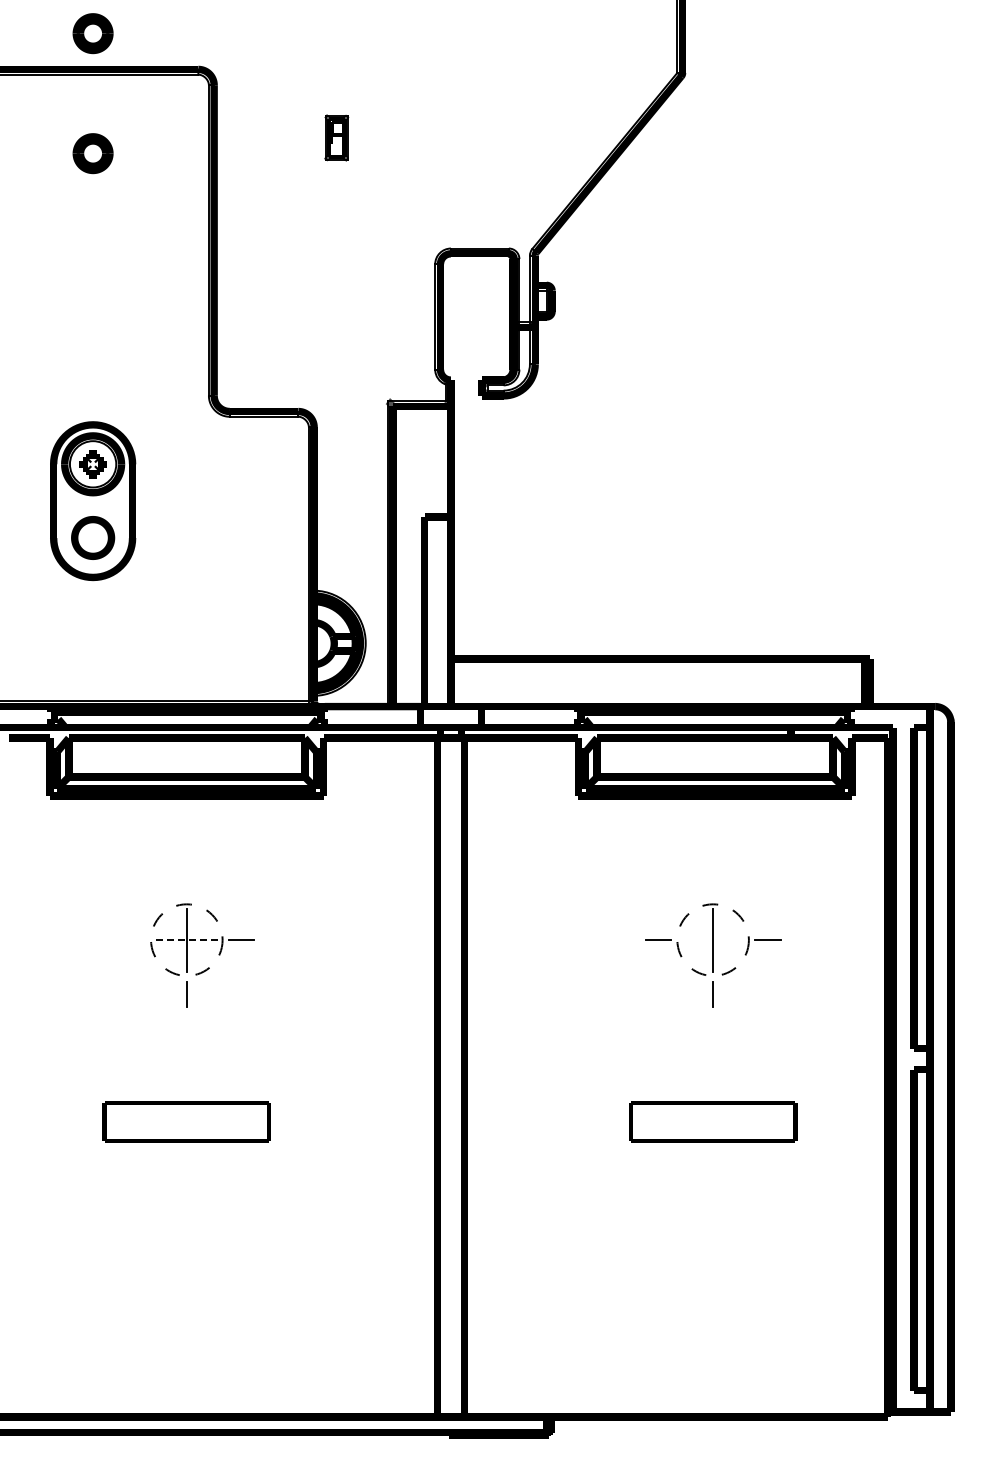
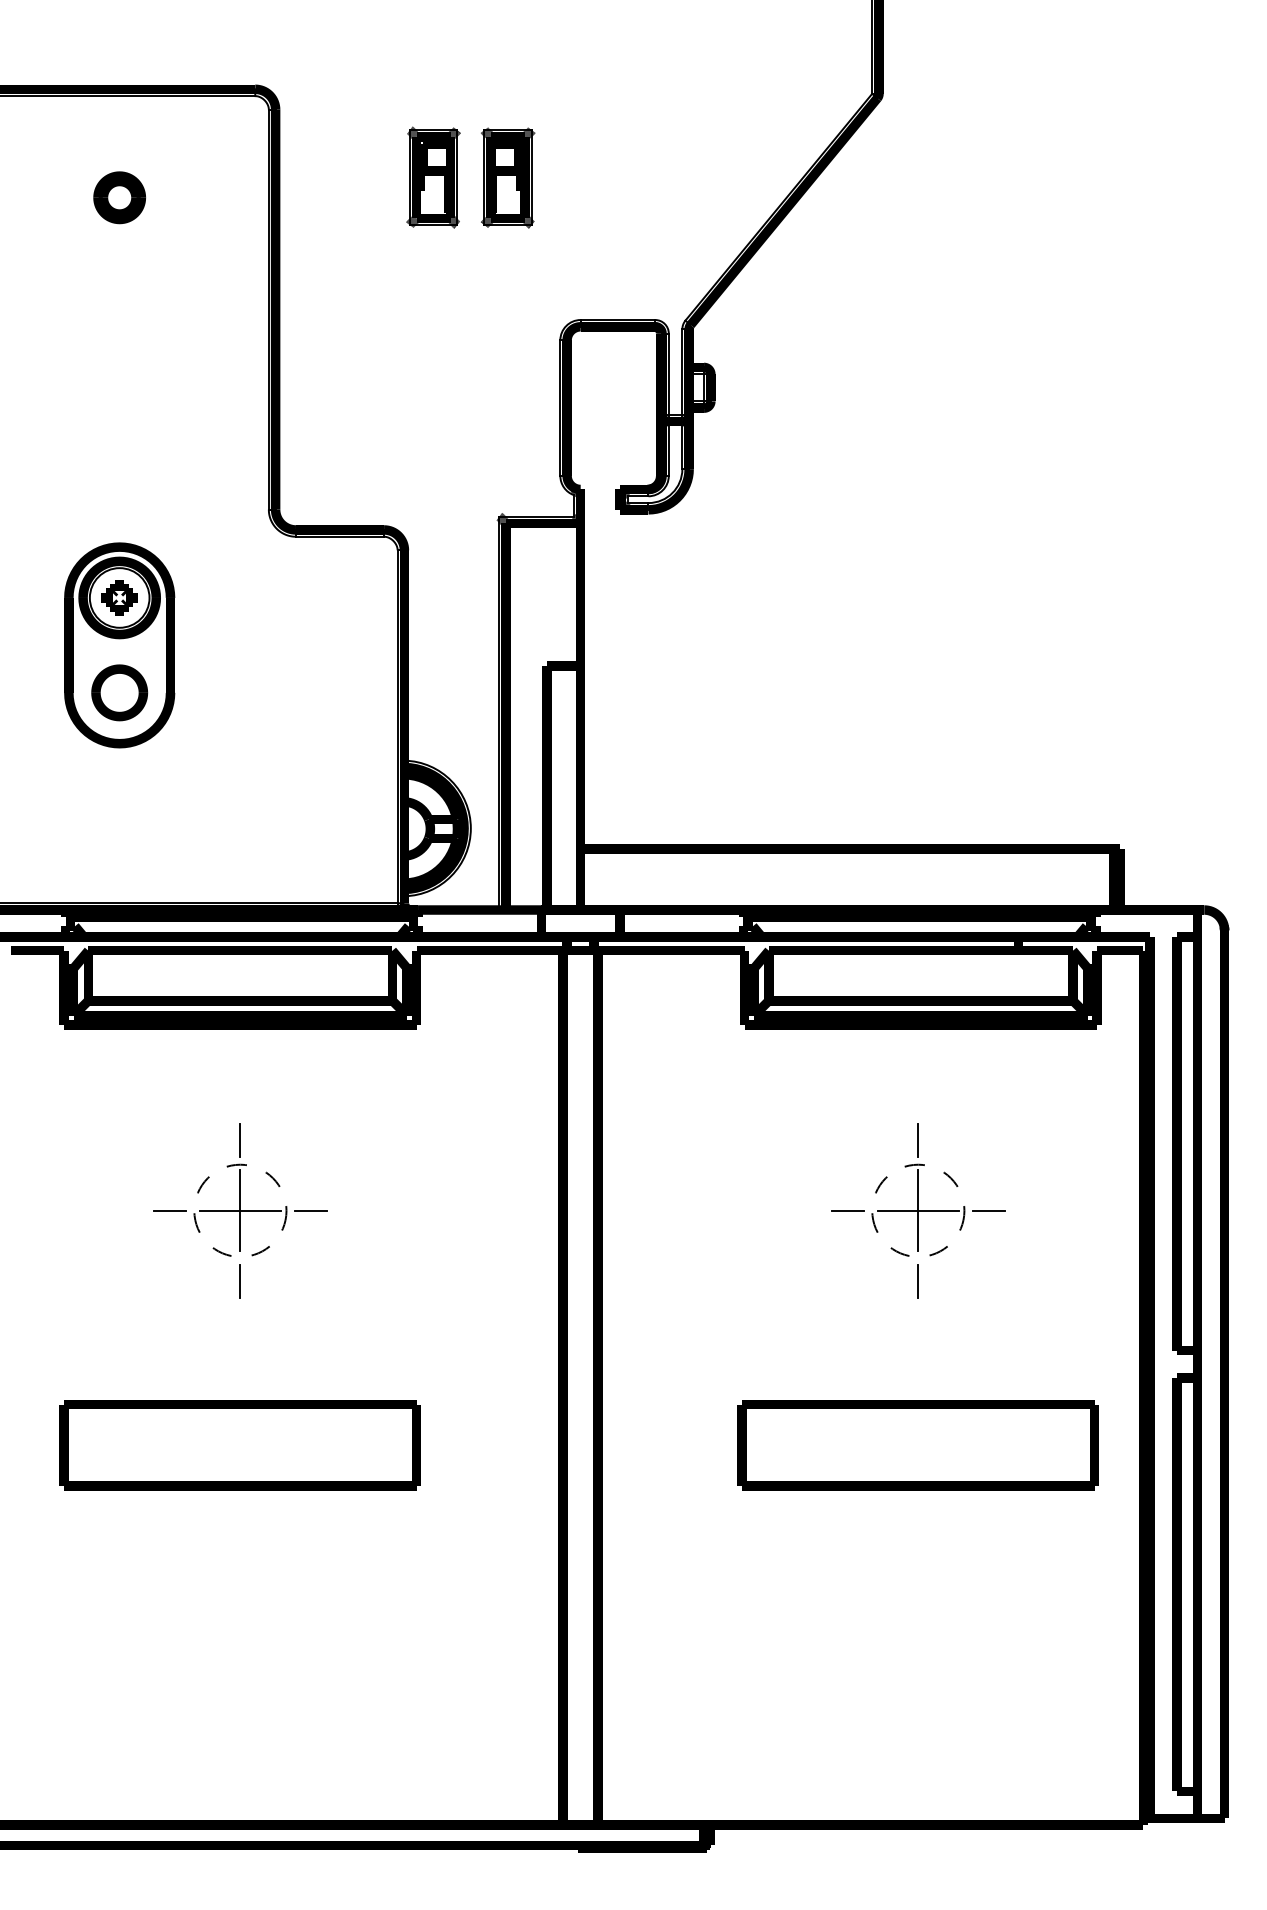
part: (92, 33) -> (118, 43), removed
part: (336, 137) -> (433, 176), size x1.67
part: (394, 138) -> (507, 178), added
line: (186, 885) -> (239, 1140), added
line: (713, 885) -> (918, 1140), added
line: (131, 940) -> (169, 1211), added
line: (186, 940) -> (239, 1211), dashed -> solid
line: (712, 940) -> (917, 1211), added
part: (186, 1121) -> (239, 1444), size x1.67
part: (713, 1121) -> (918, 1444), size x1.67

